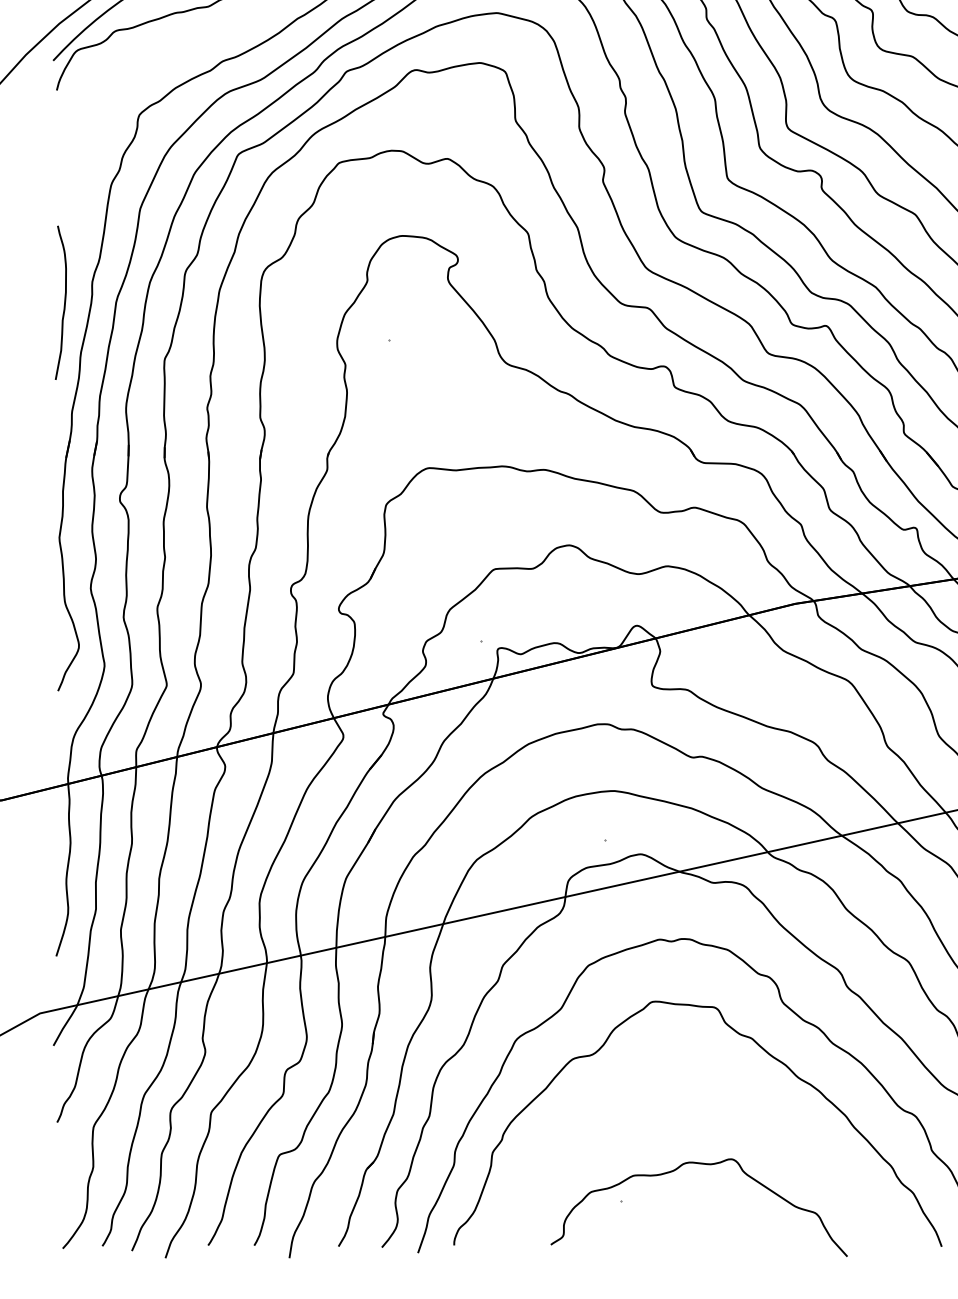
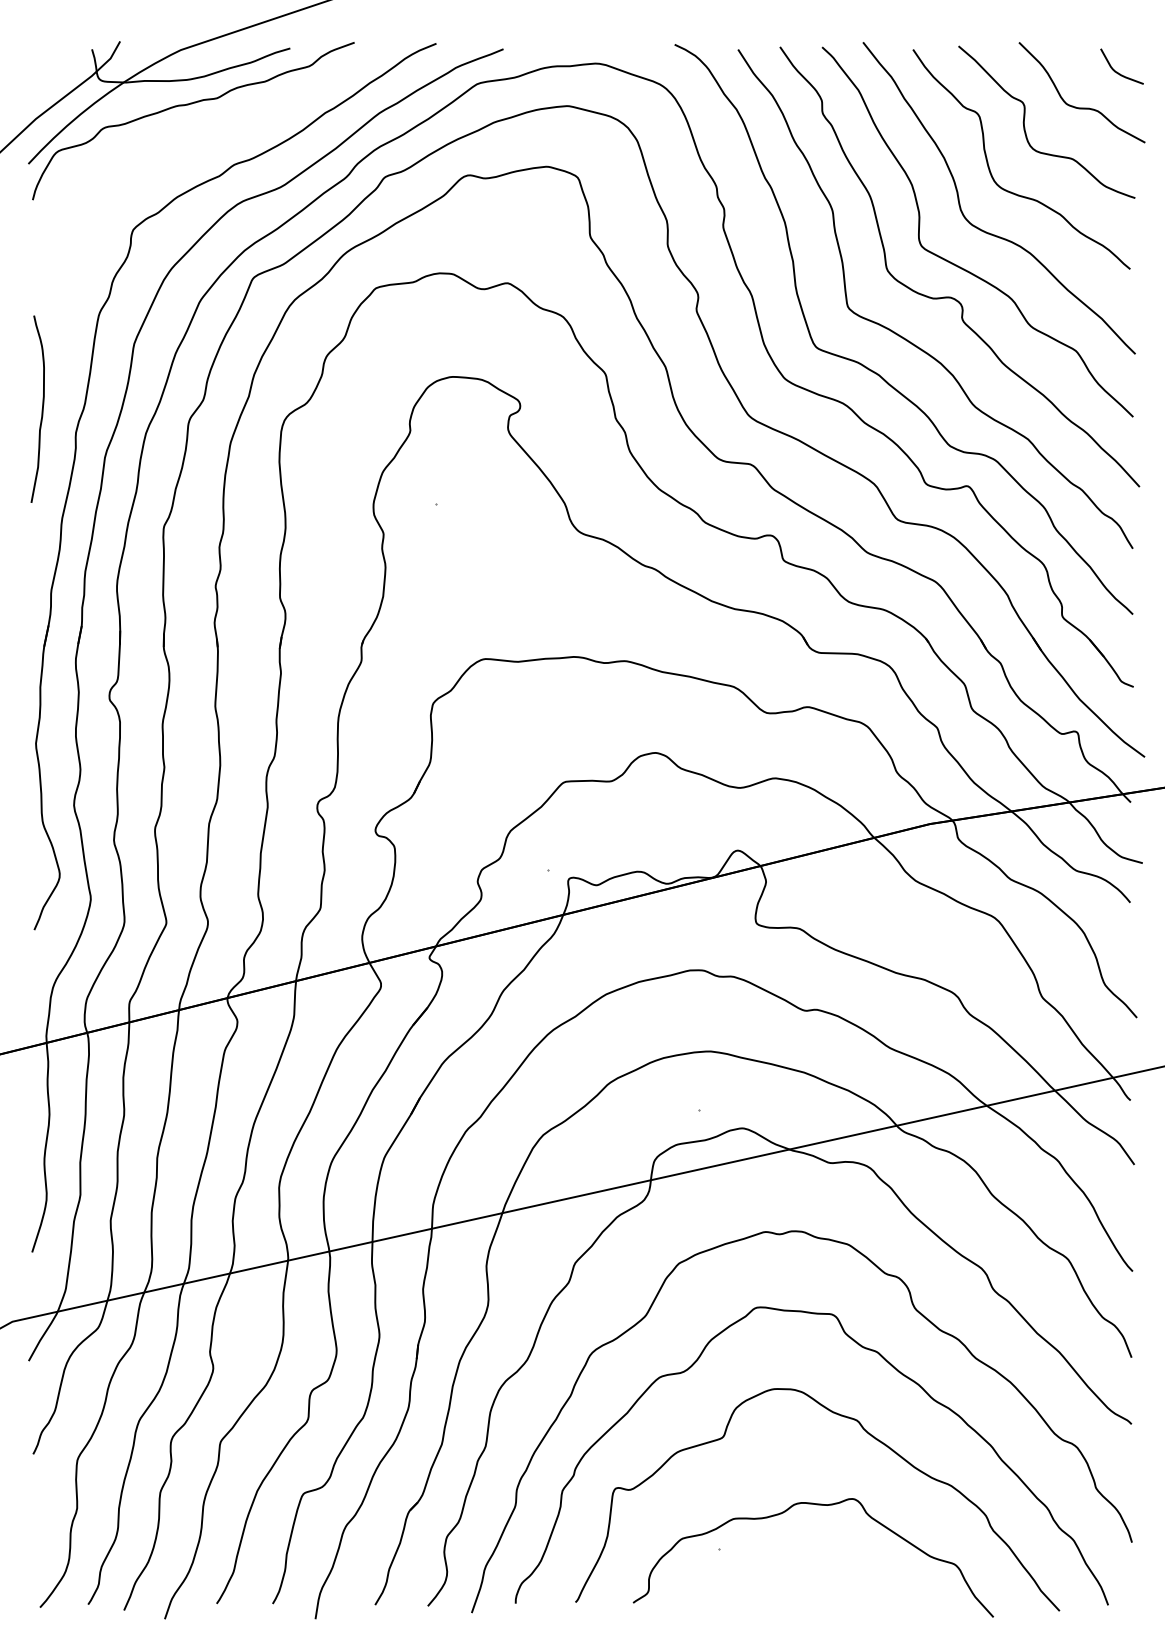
curve: (63, 303) -> (41, 409), moved
curve: (745, 1107) -> (869, 1435), added

